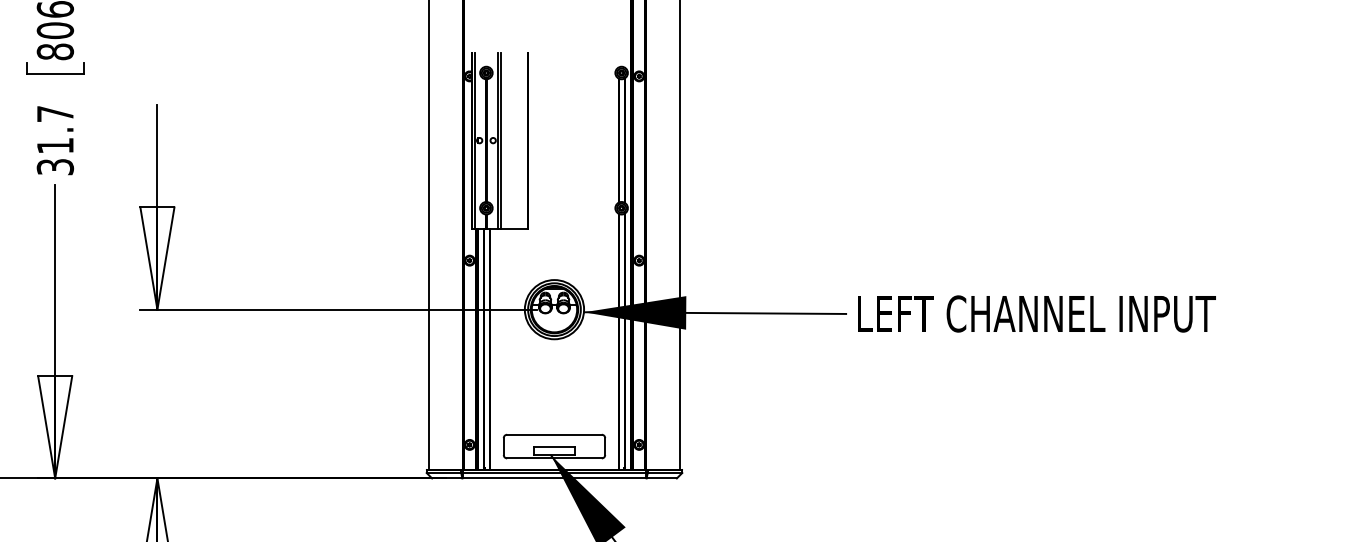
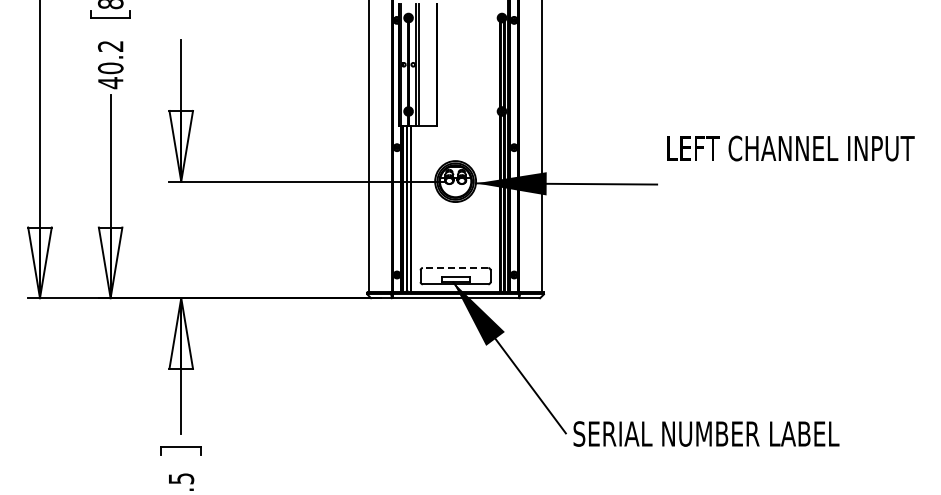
text: (55, 141) -> (110, 65), 31.7 -> 40.2
text: (1036, 313) -> (790, 148), moved
line: (554, 435) -> (455, 268), solid -> dashed

